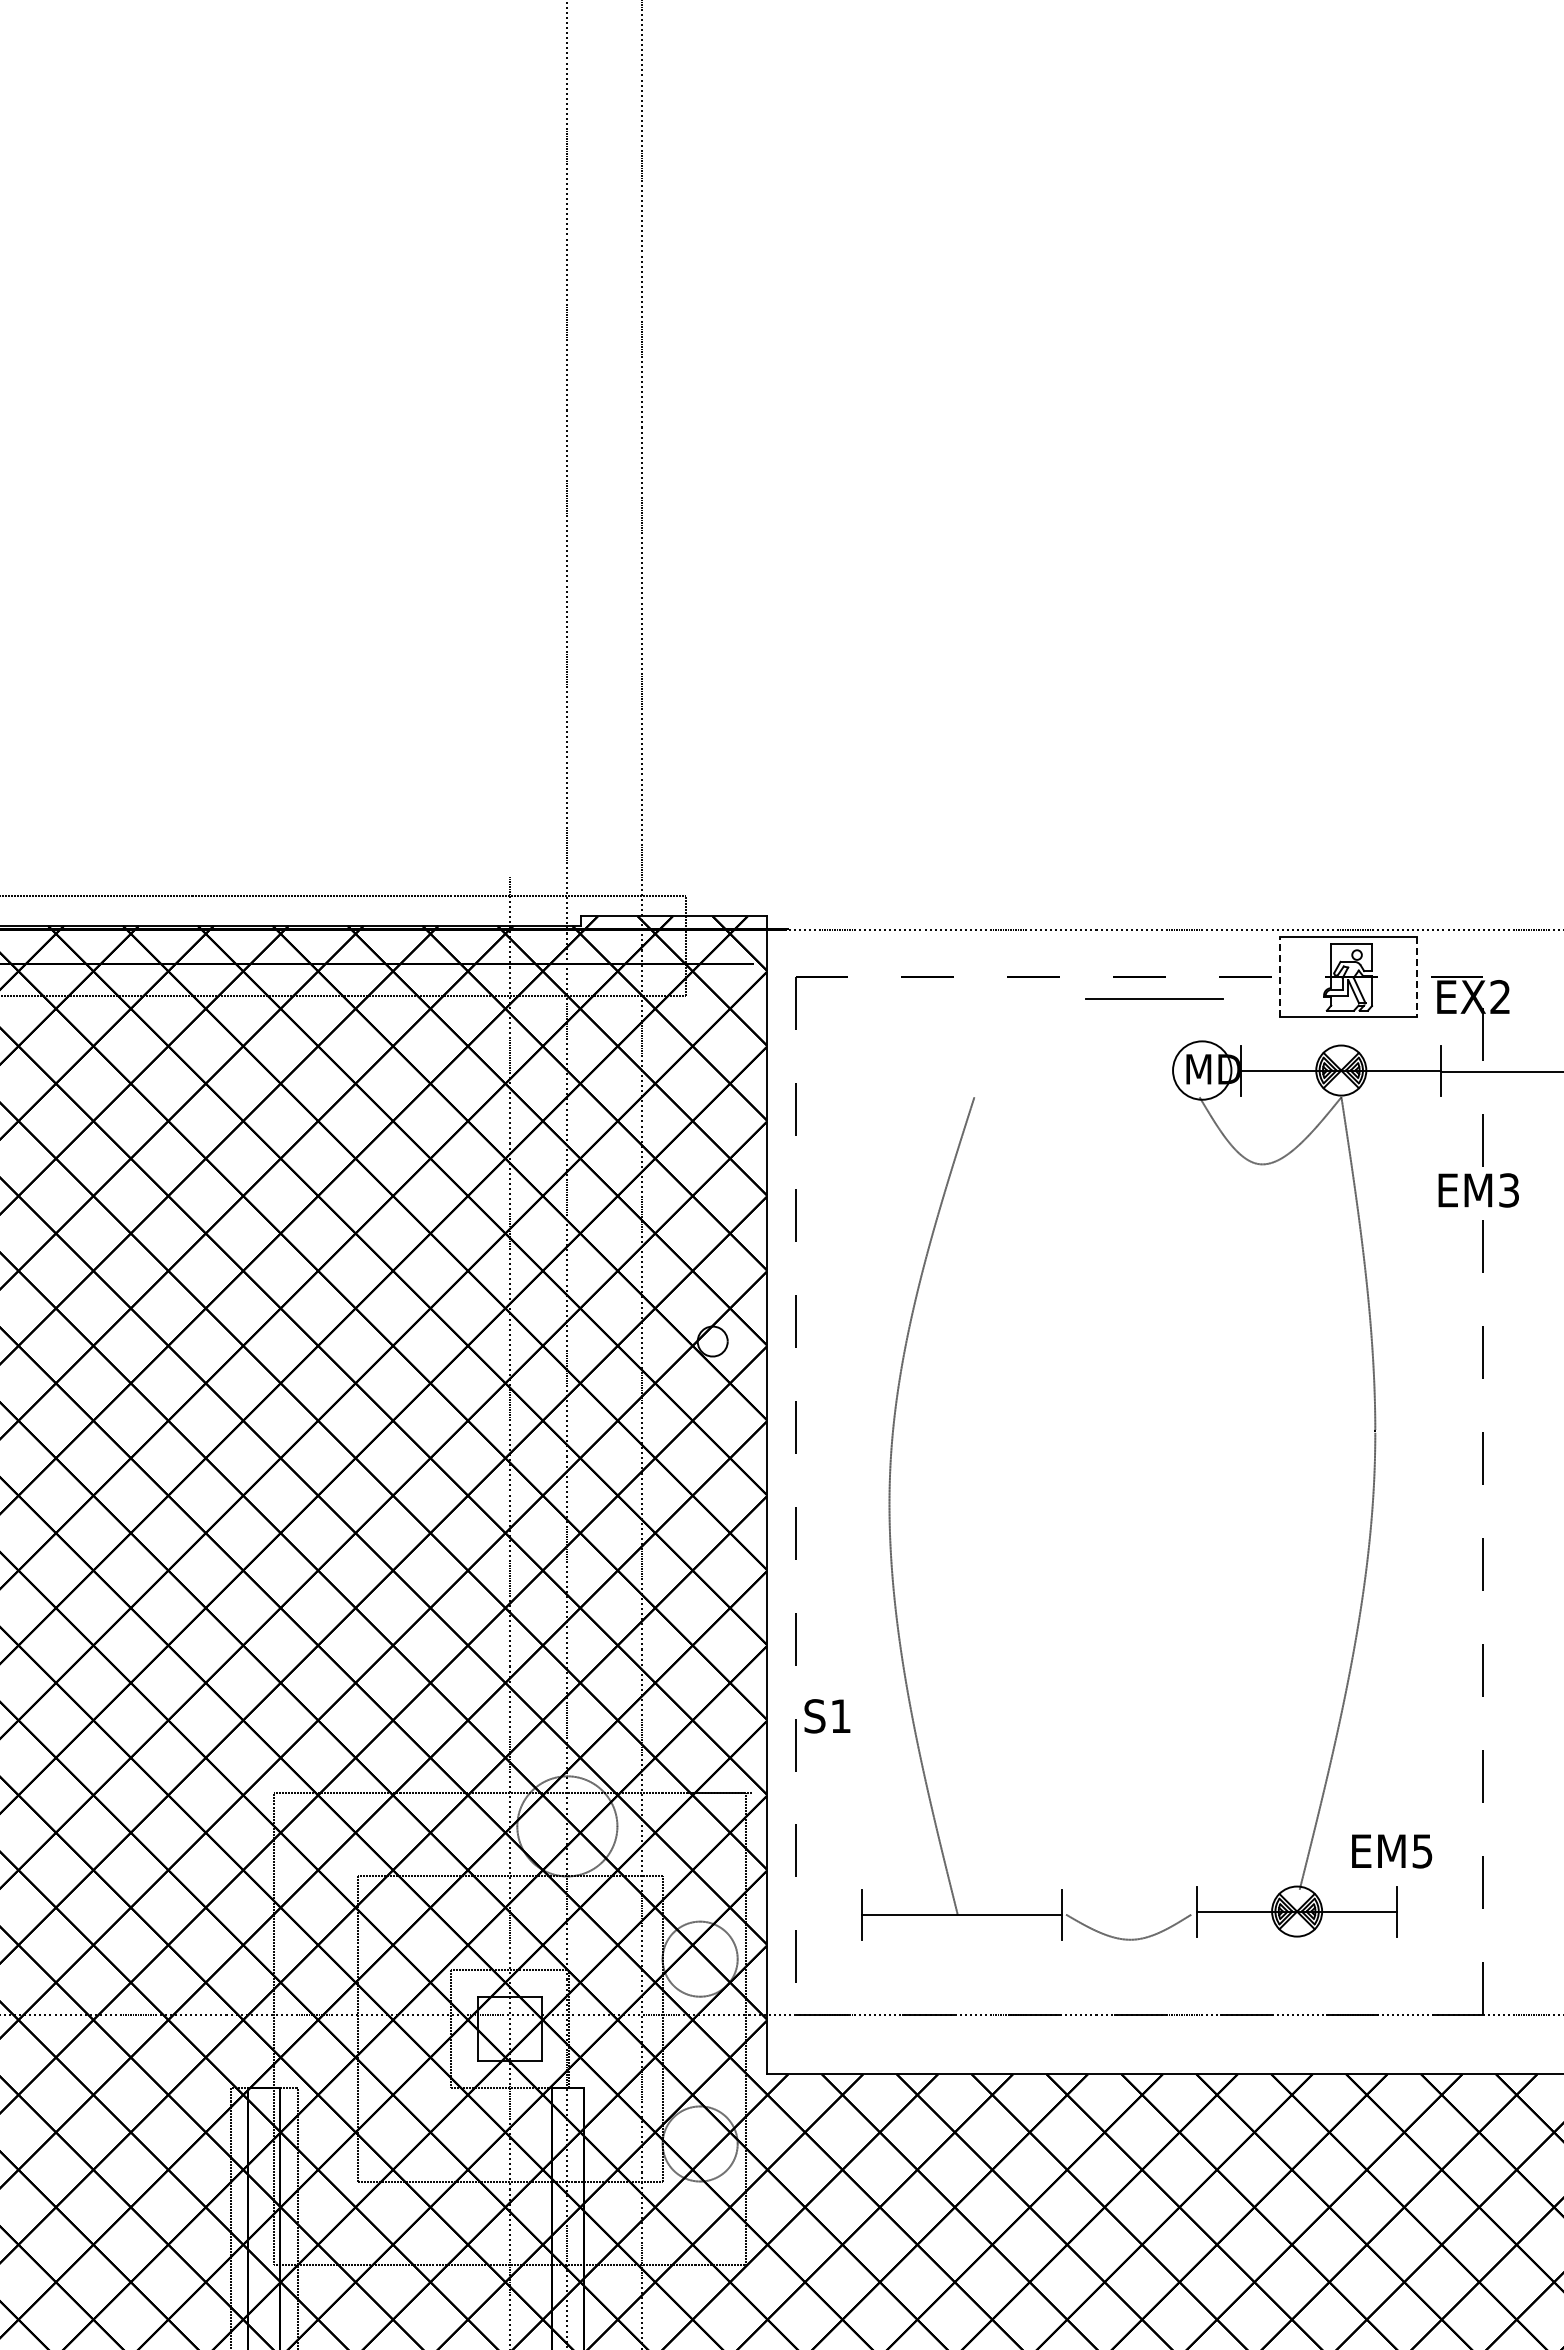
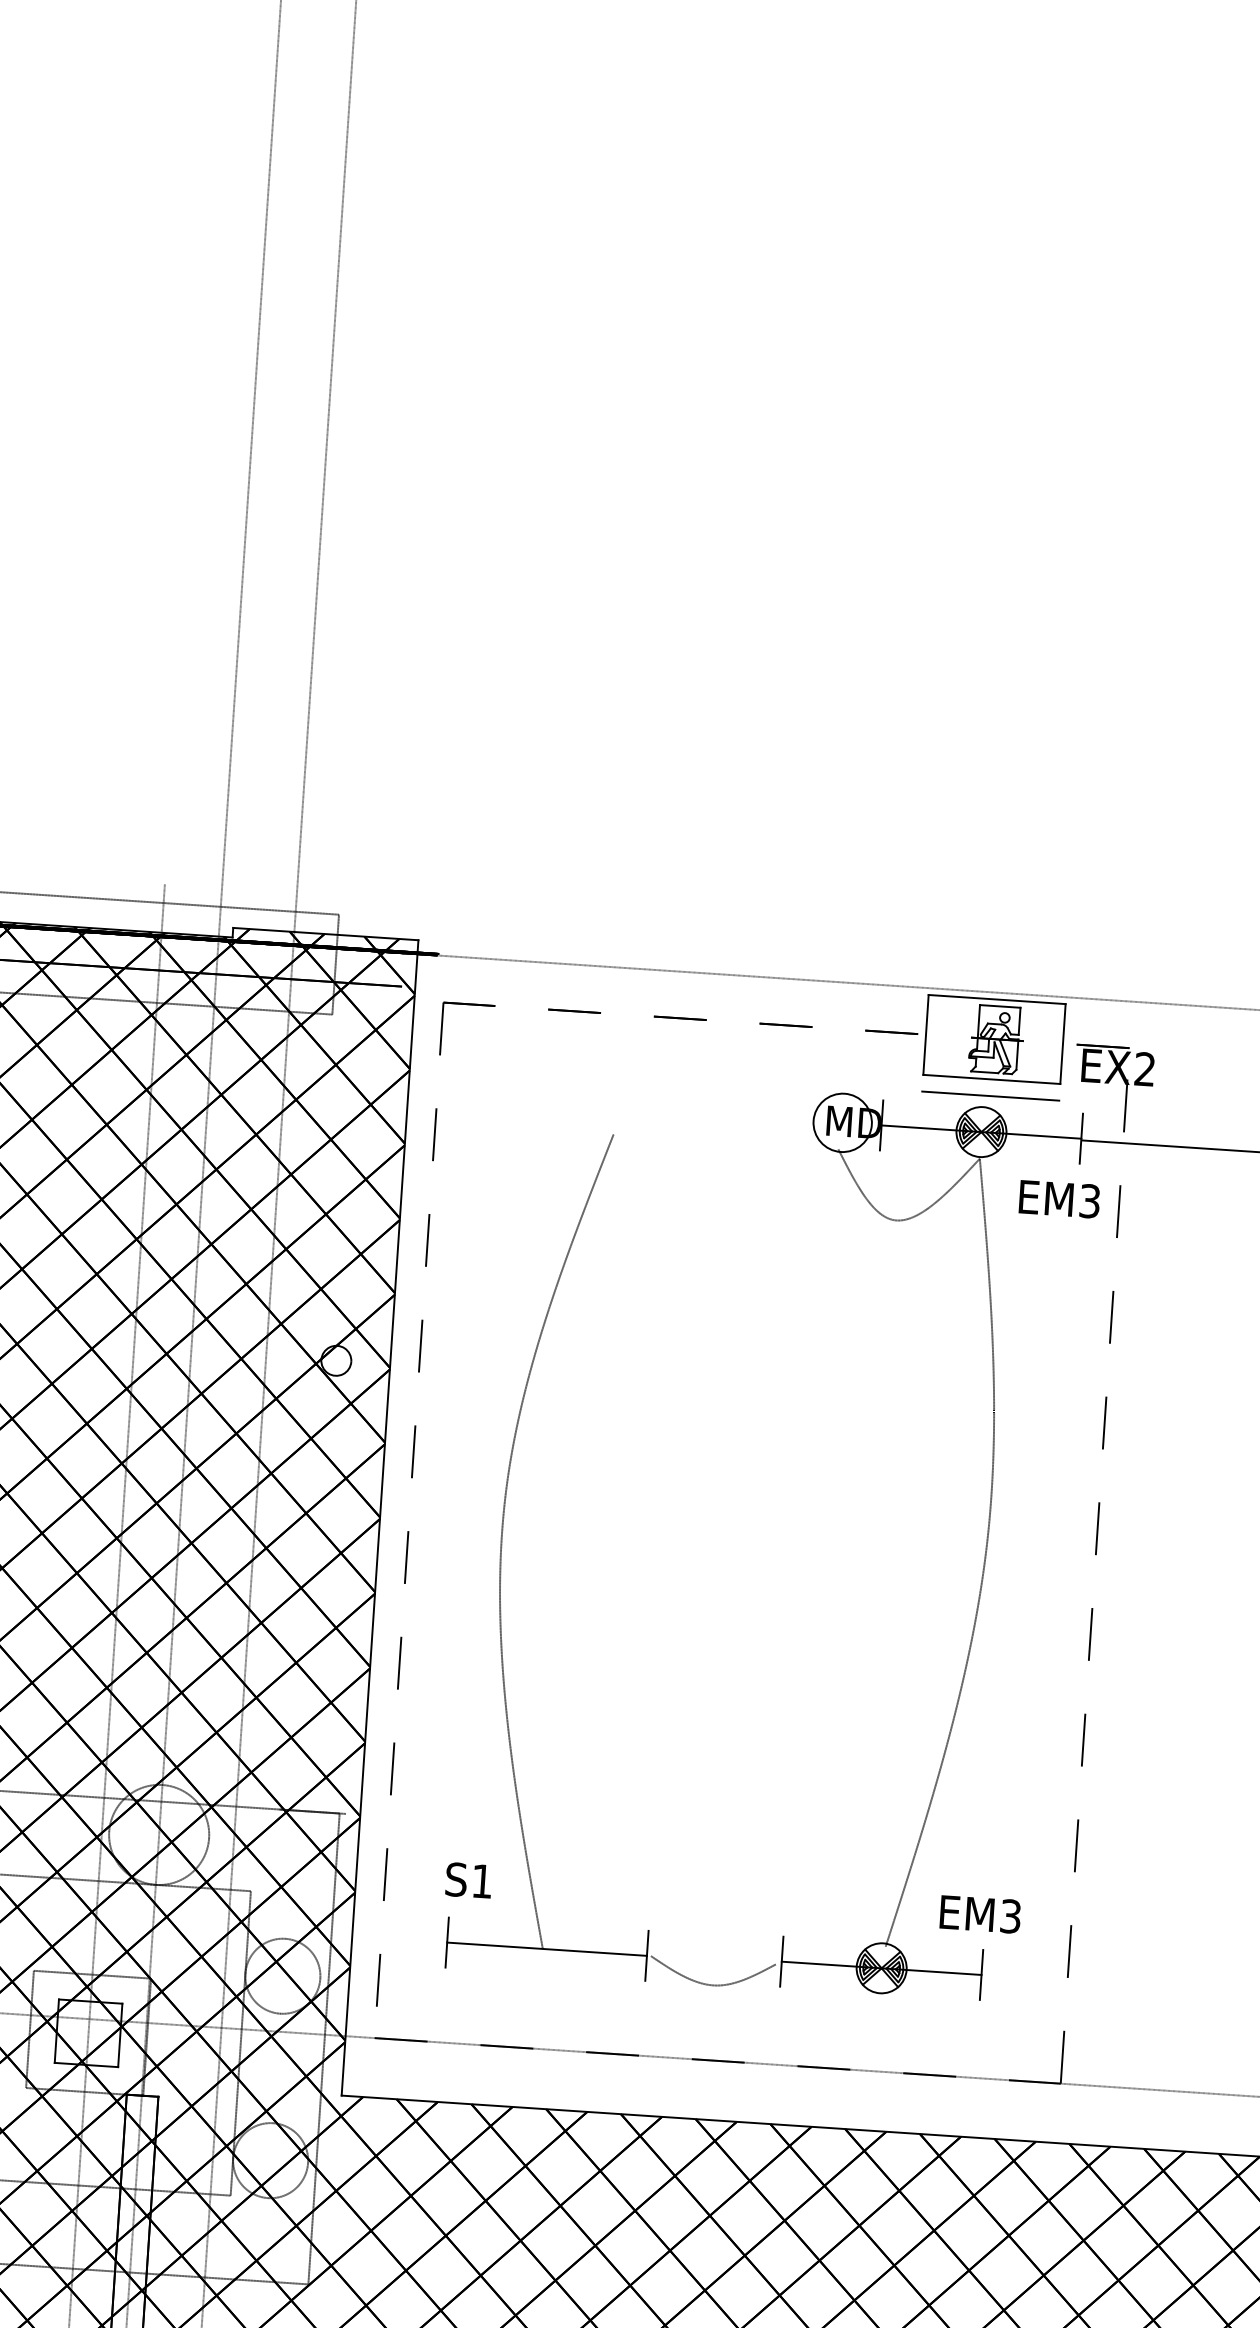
line: (1279, 976) -> (926, 1034), dashed -> solid
line: (1416, 977) -> (1062, 1044), dashed -> solid
line: (1154, 998) -> (991, 1095), moved
text: (1478, 1190) -> (1059, 1199), moved
text: (827, 1716) -> (468, 1880), moved
text: (1422, 1850) -> (1010, 1915), EM5 -> EM3

